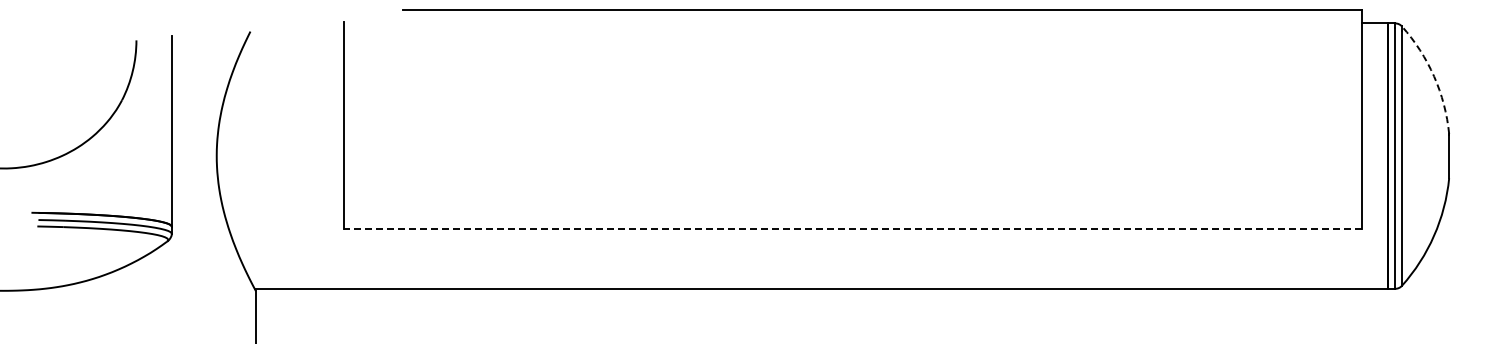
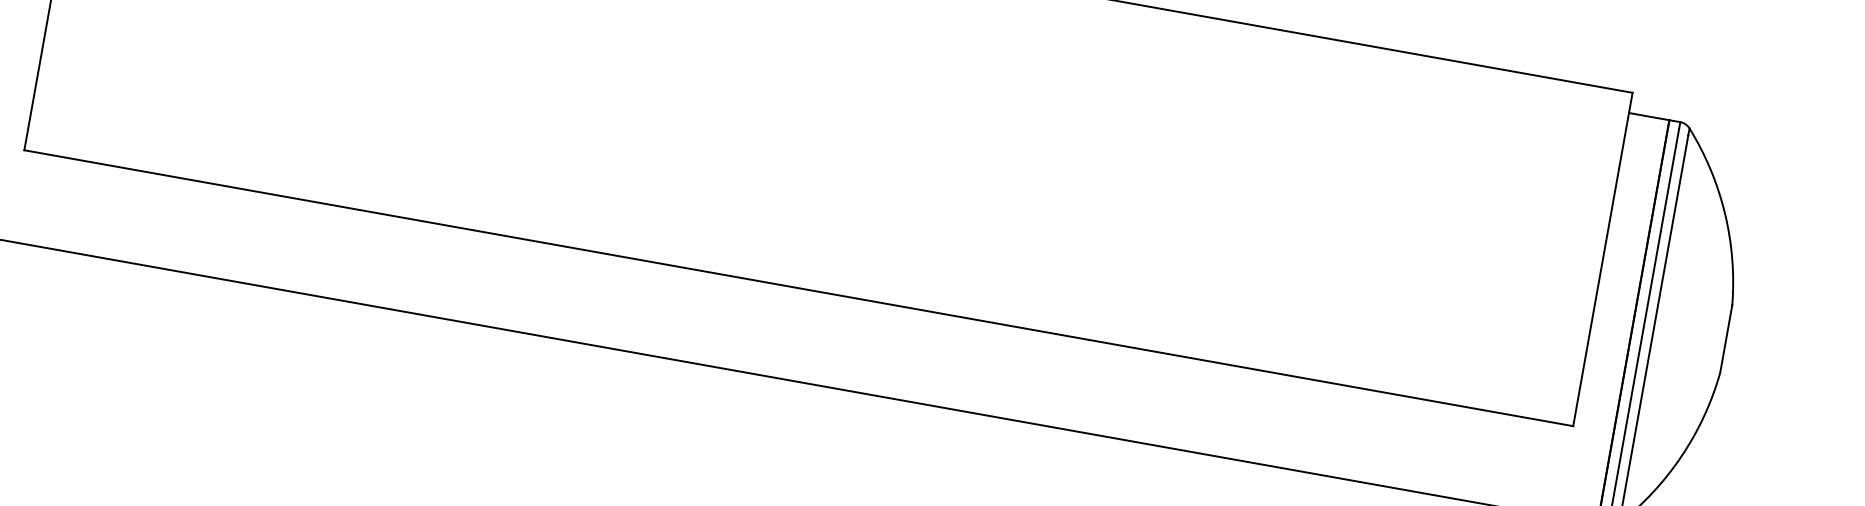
arc: (1434, 76) -> (1725, 213), dashed -> solid
line: (852, 229) -> (797, 288), dashed -> solid

